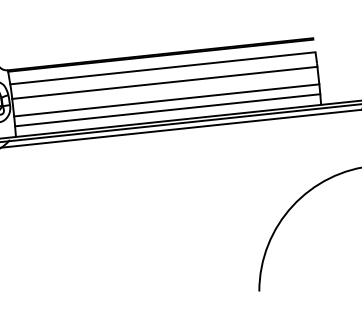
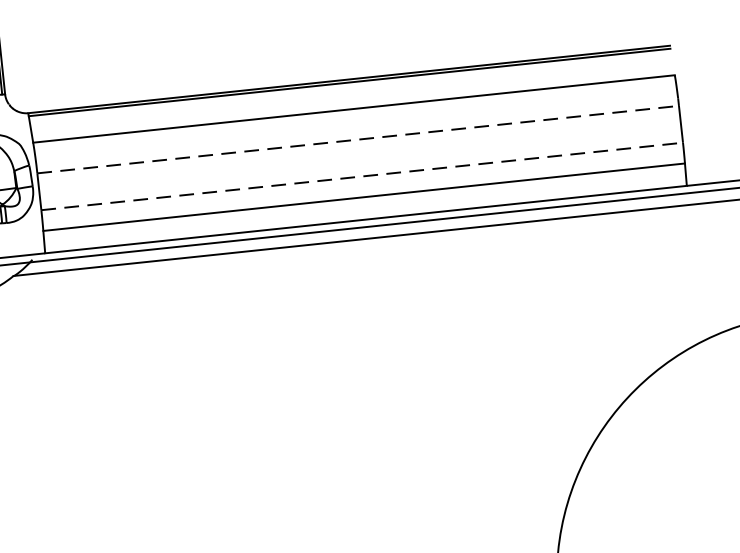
line: (165, 82) -> (359, 138), solid -> dashed
line: (167, 100) -> (363, 176), solid -> dashed

